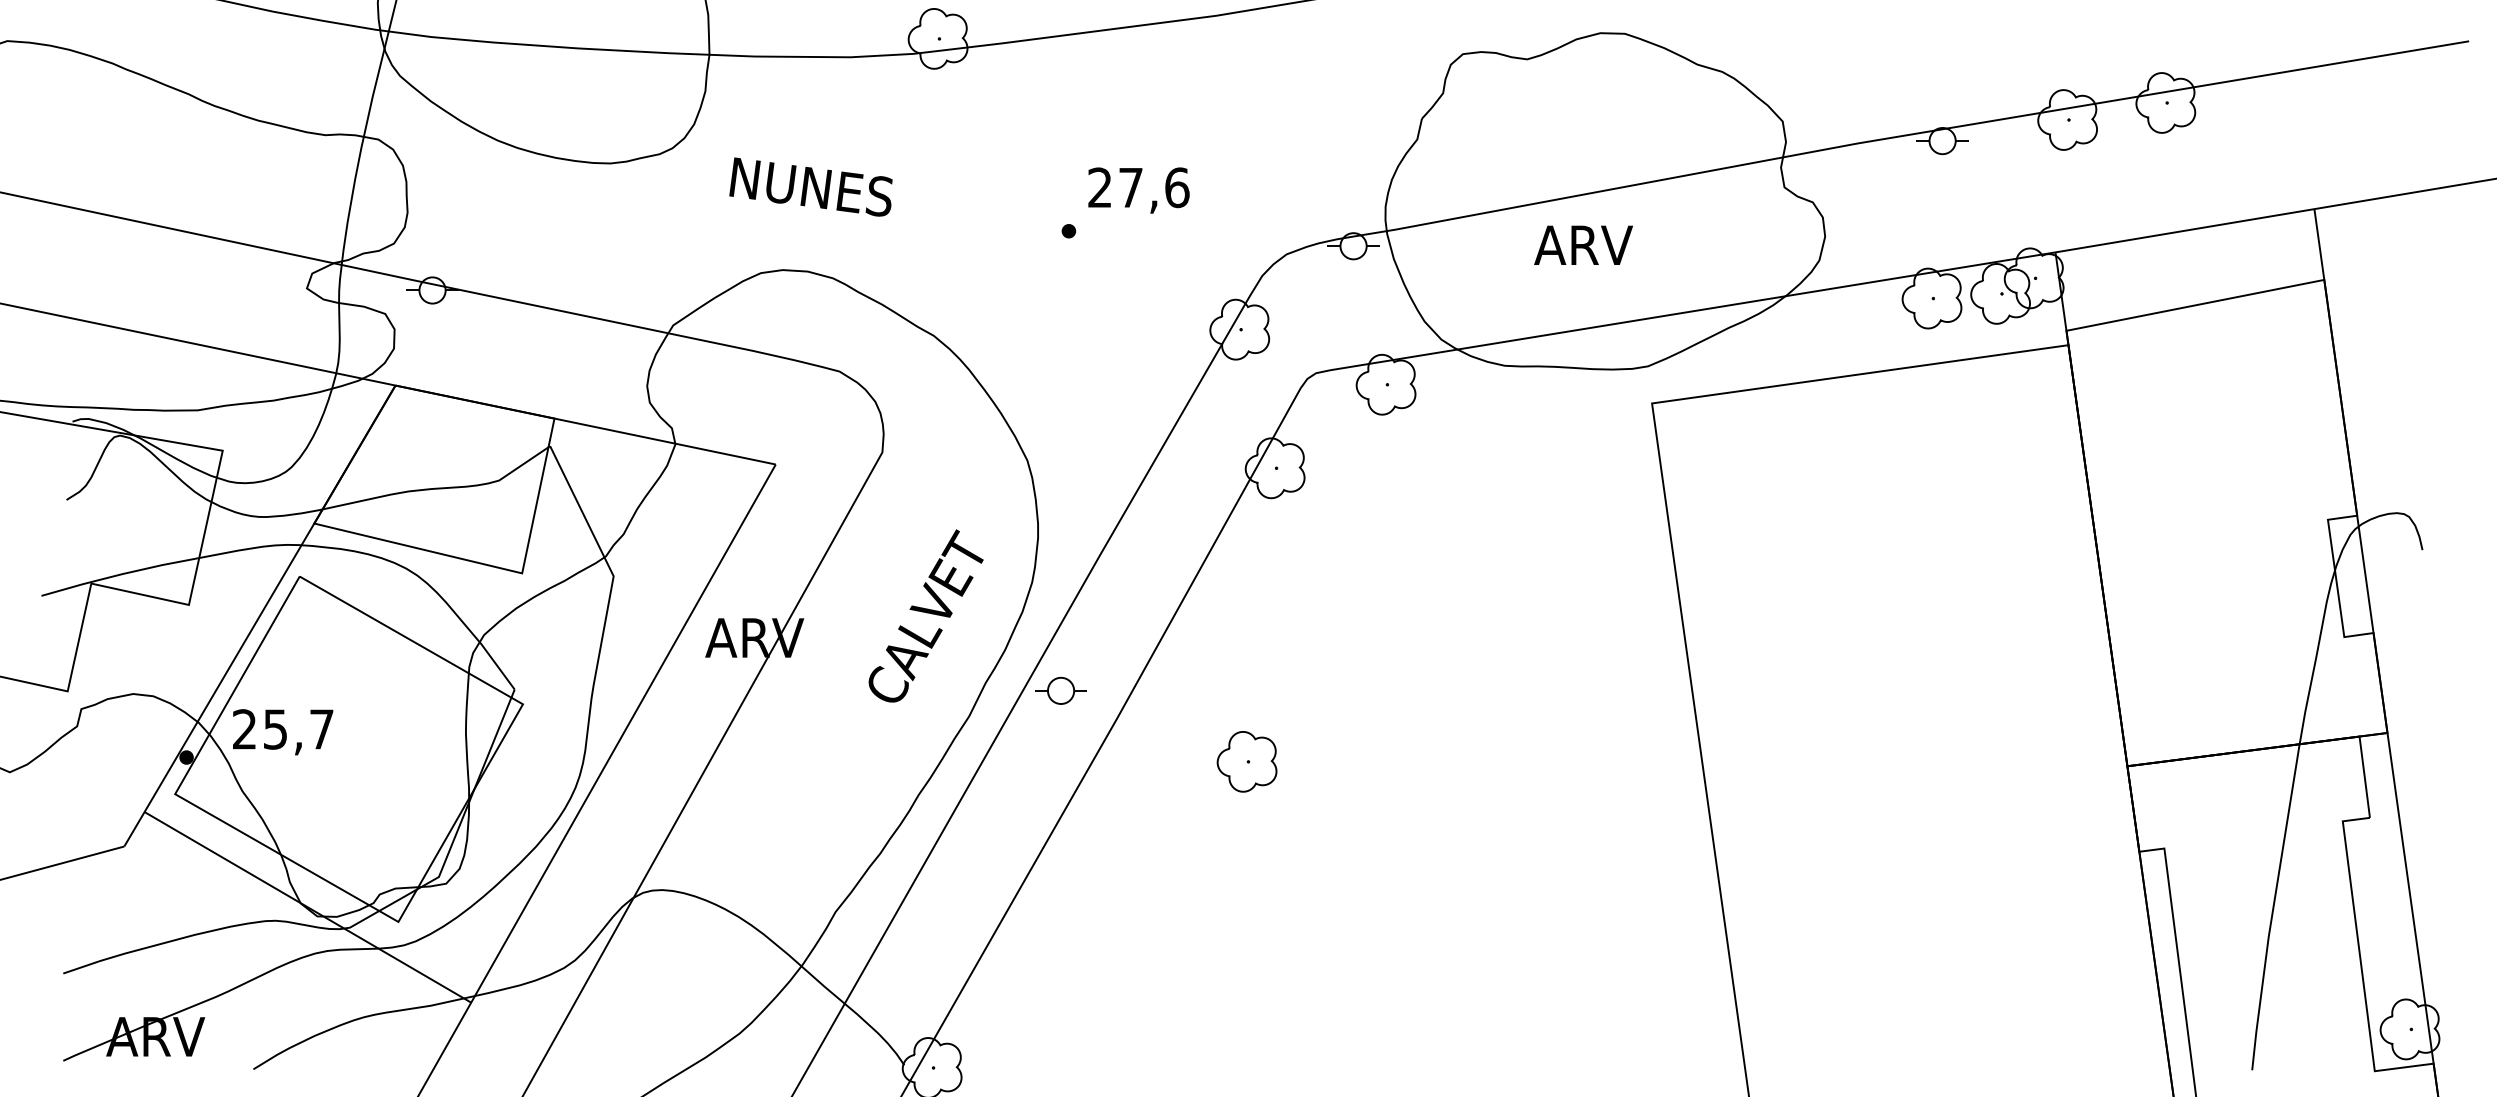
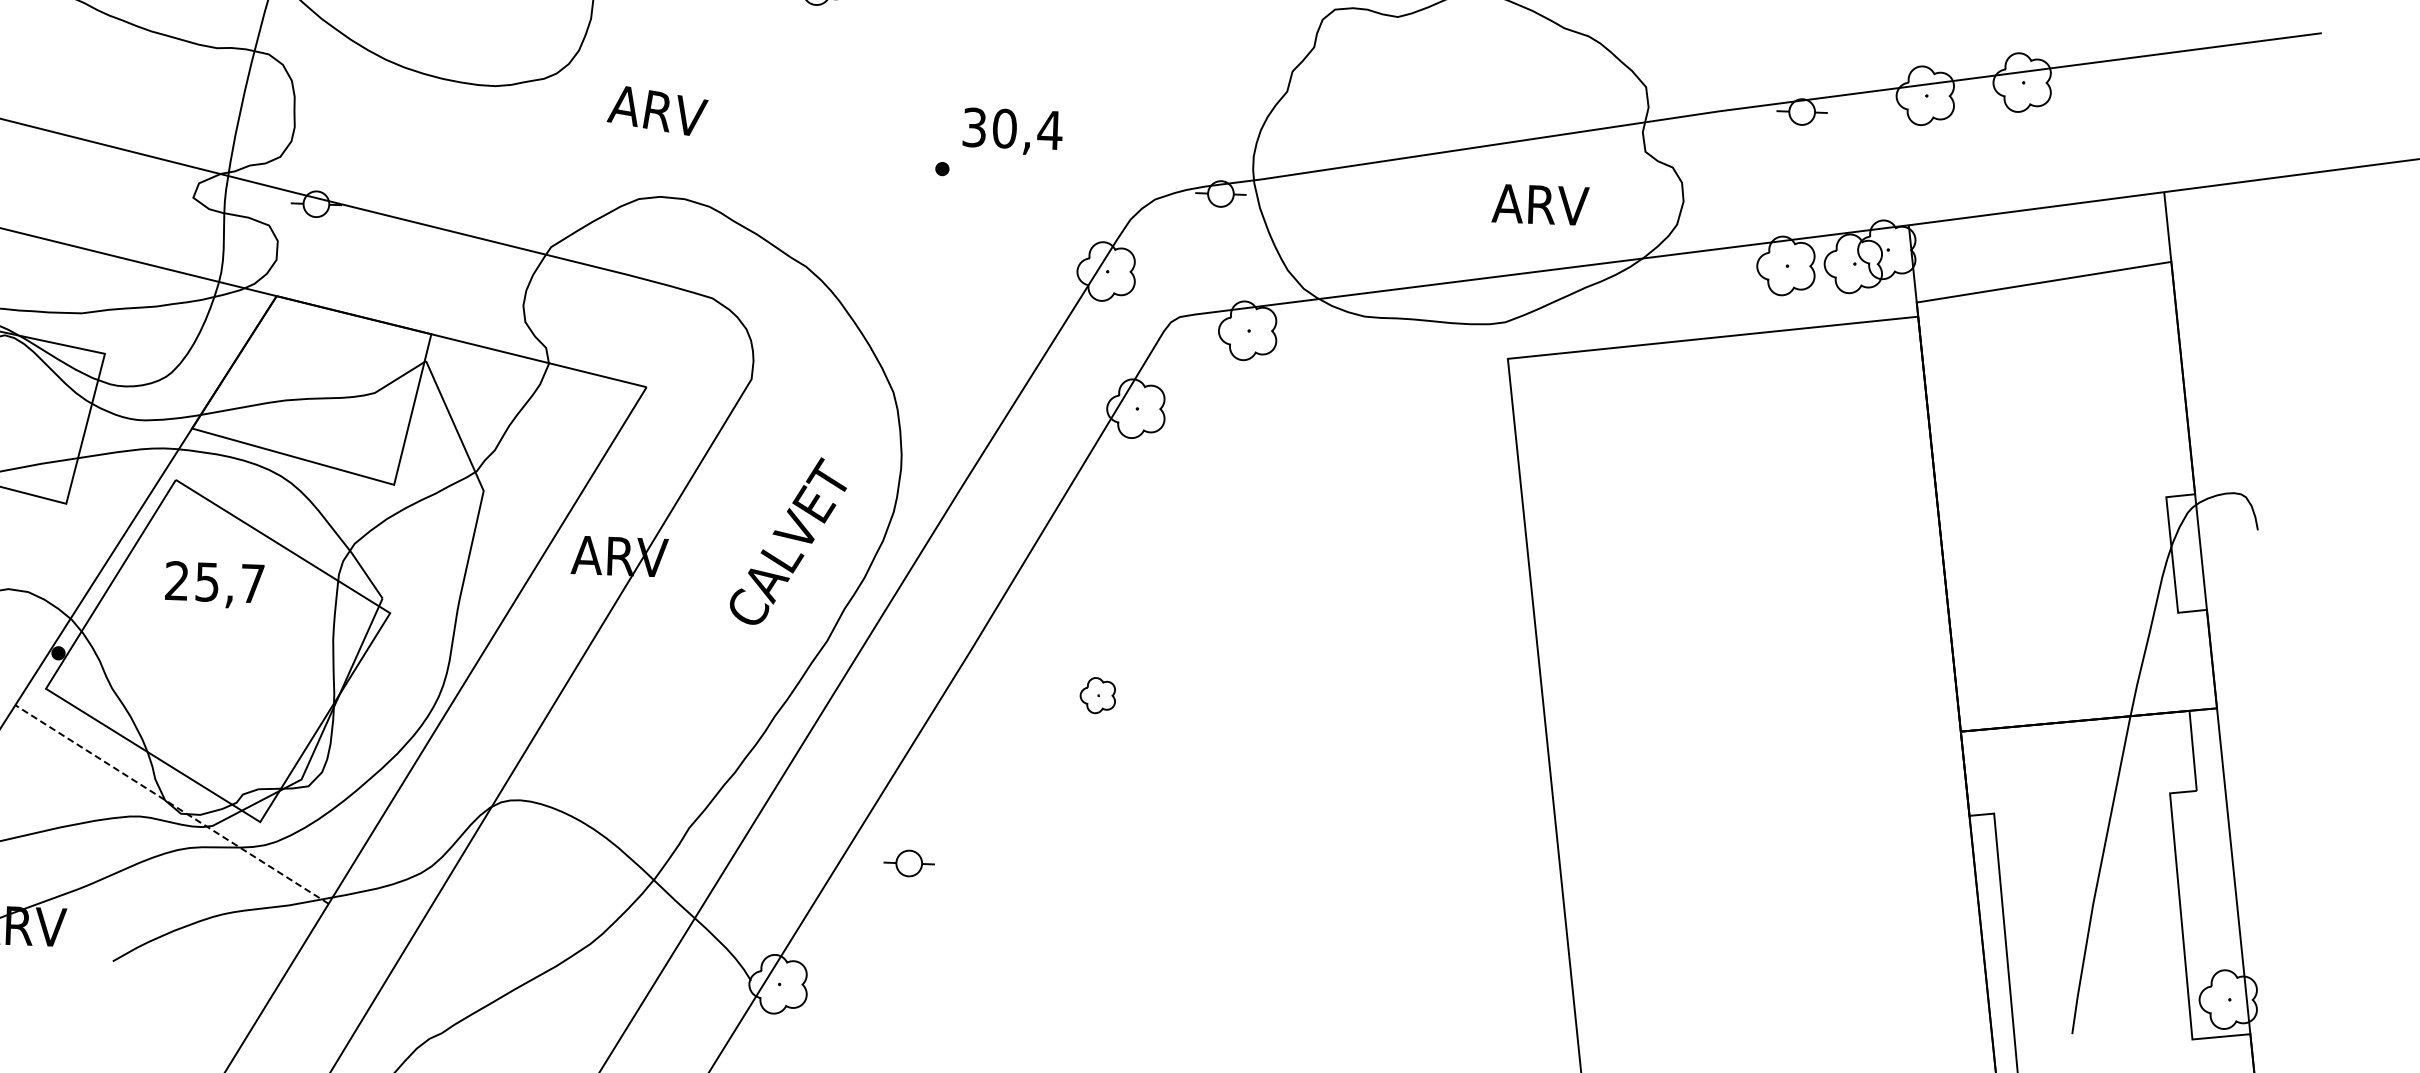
text: (808, 186) -> (688, 115), NUNES -> ARV
text: (1138, 187) -> (1012, 128), 27,6 -> 30,4
text: (1583, 244) -> (1540, 204), moved
part: (1060, 690) -> (908, 863), moved
text: (283, 732) -> (215, 585), moved
part: (1246, 761) -> (1097, 695), size x0.6
line: (307, 907) -> (171, 804), solid -> dashed

